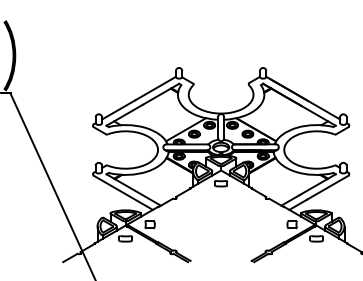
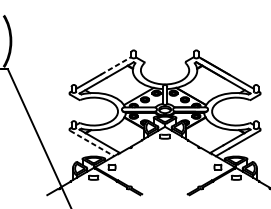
line: (155, 88) -> (116, 65), solid -> dashed
line: (123, 193) -> (92, 144), solid -> dashed

